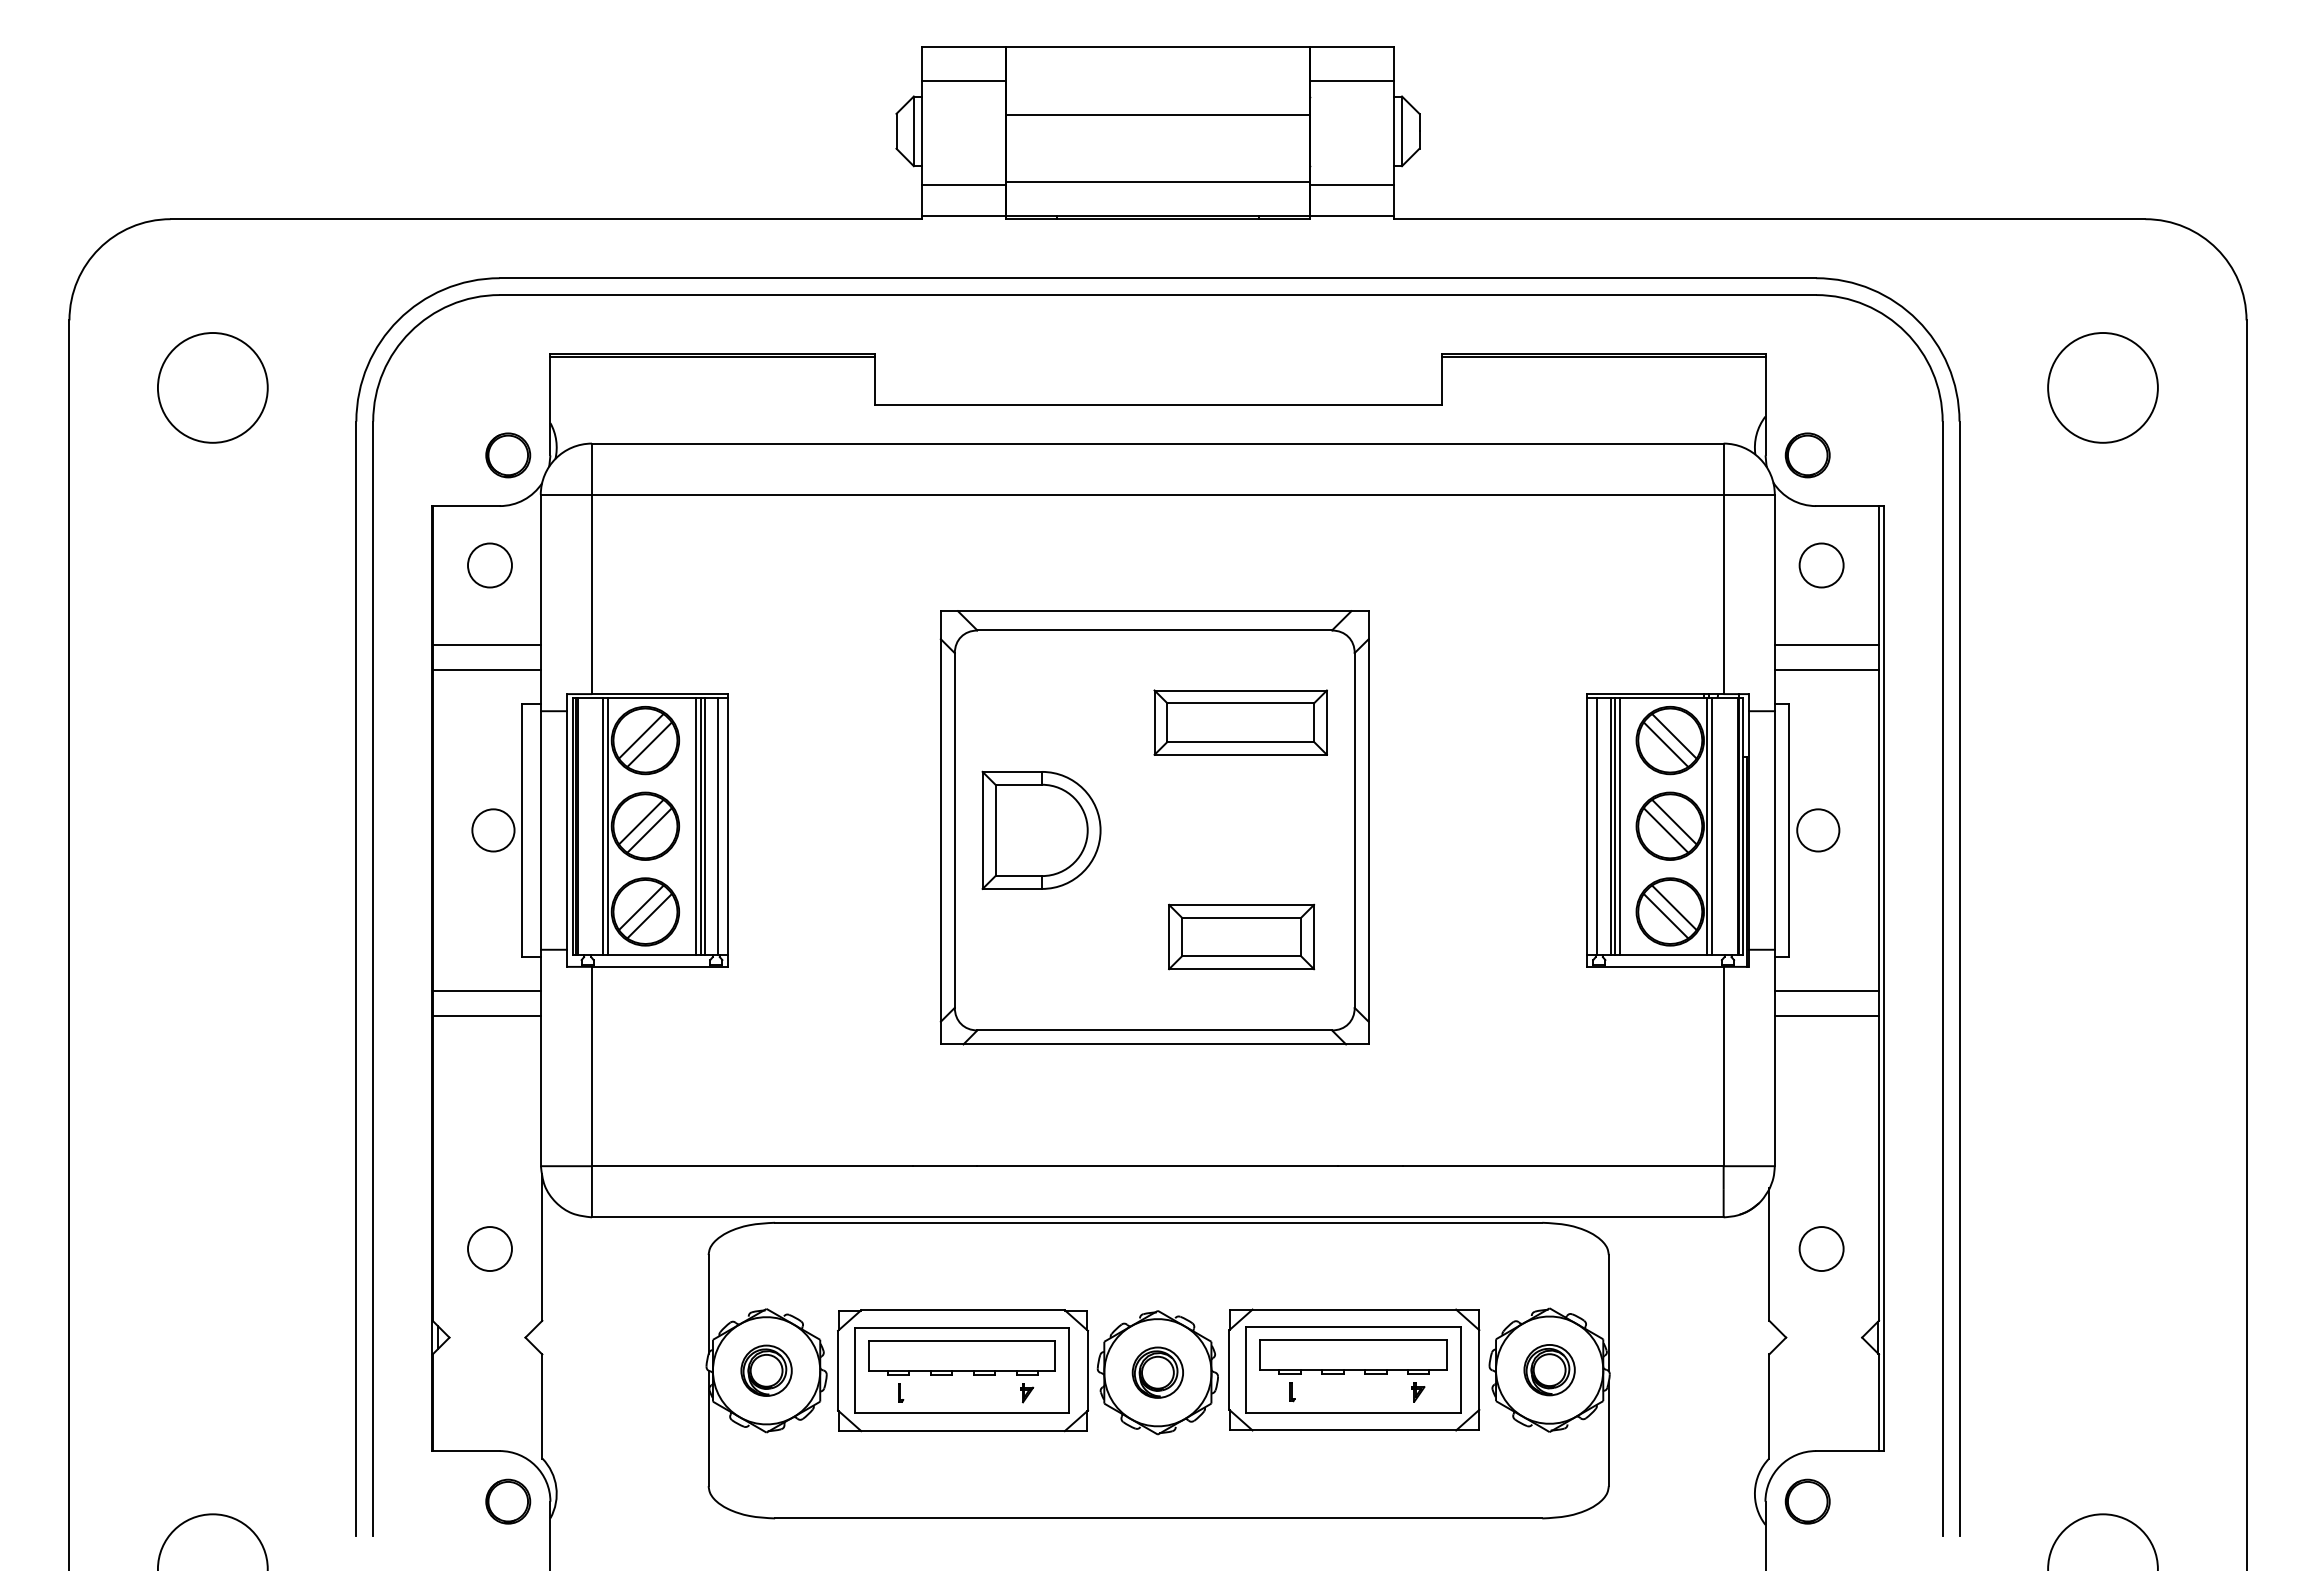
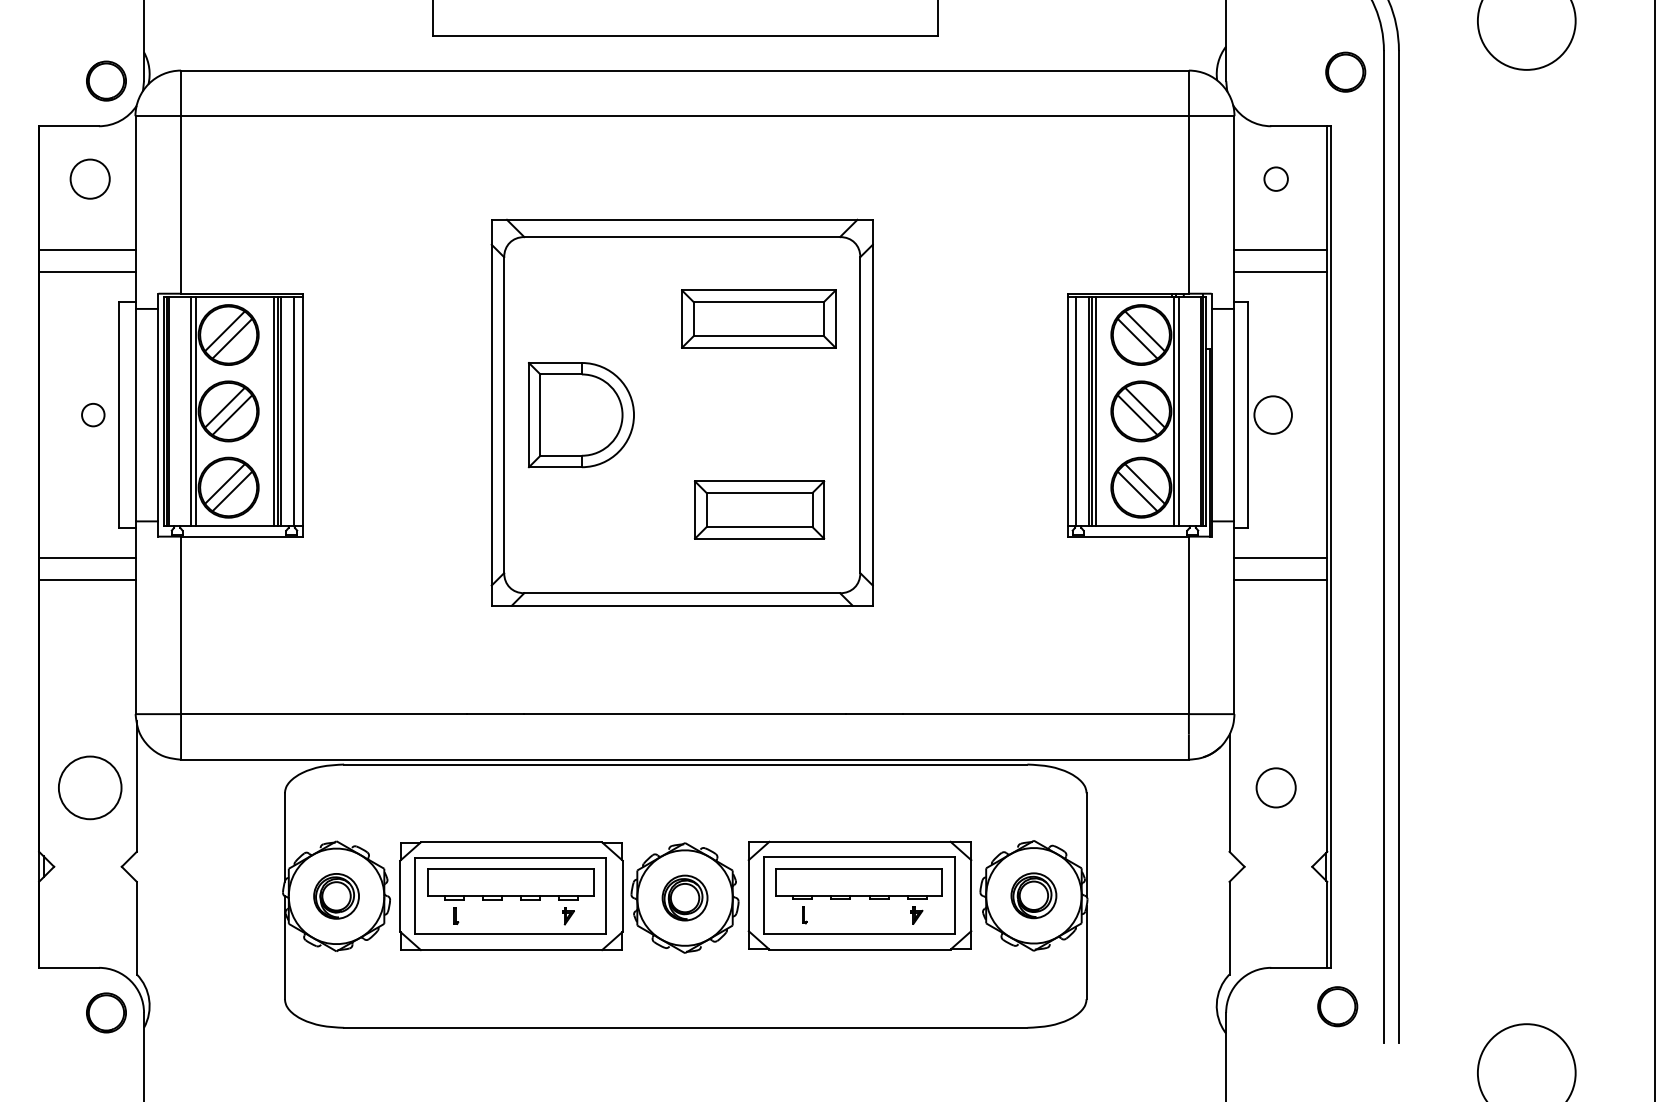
part: (1807, 455) -> (1345, 72), moved
circle: (1821, 565) -> (1276, 179), size x0.6
circle: (493, 830) -> (93, 415), size x0.6
circle: (489, 1249) -> (89, 788), size x1.6
part: (1807, 1501) -> (1337, 1006), moved

